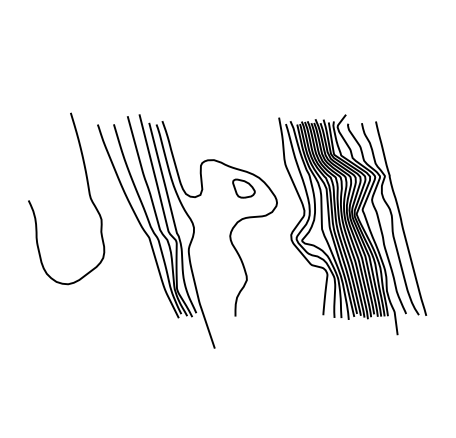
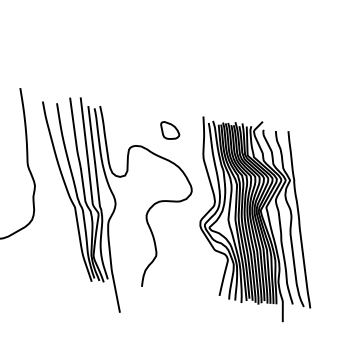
part: (243, 188) -> (169, 130), moved

